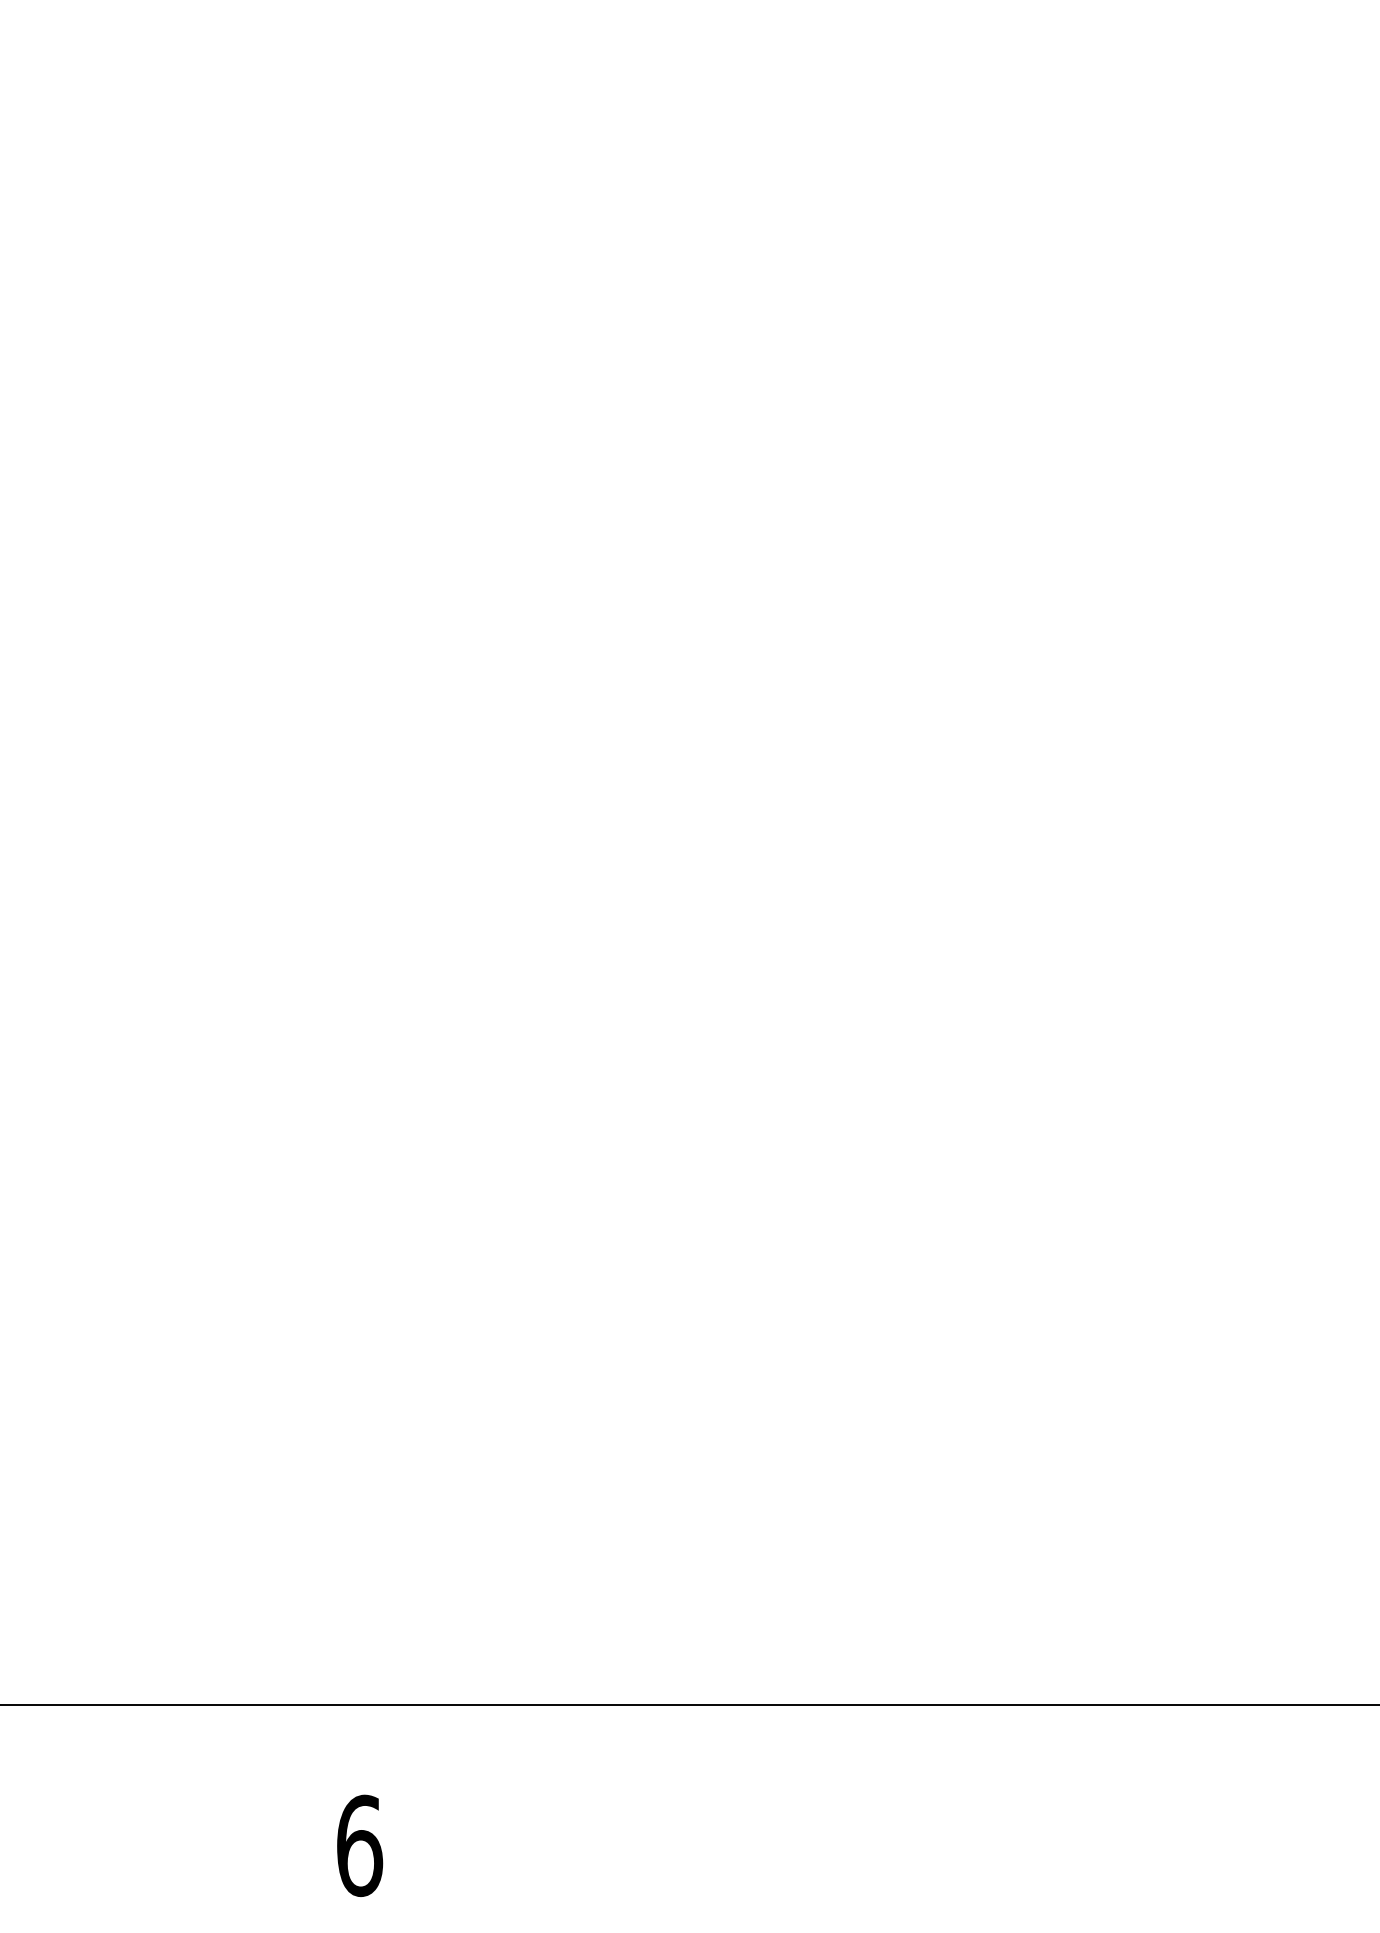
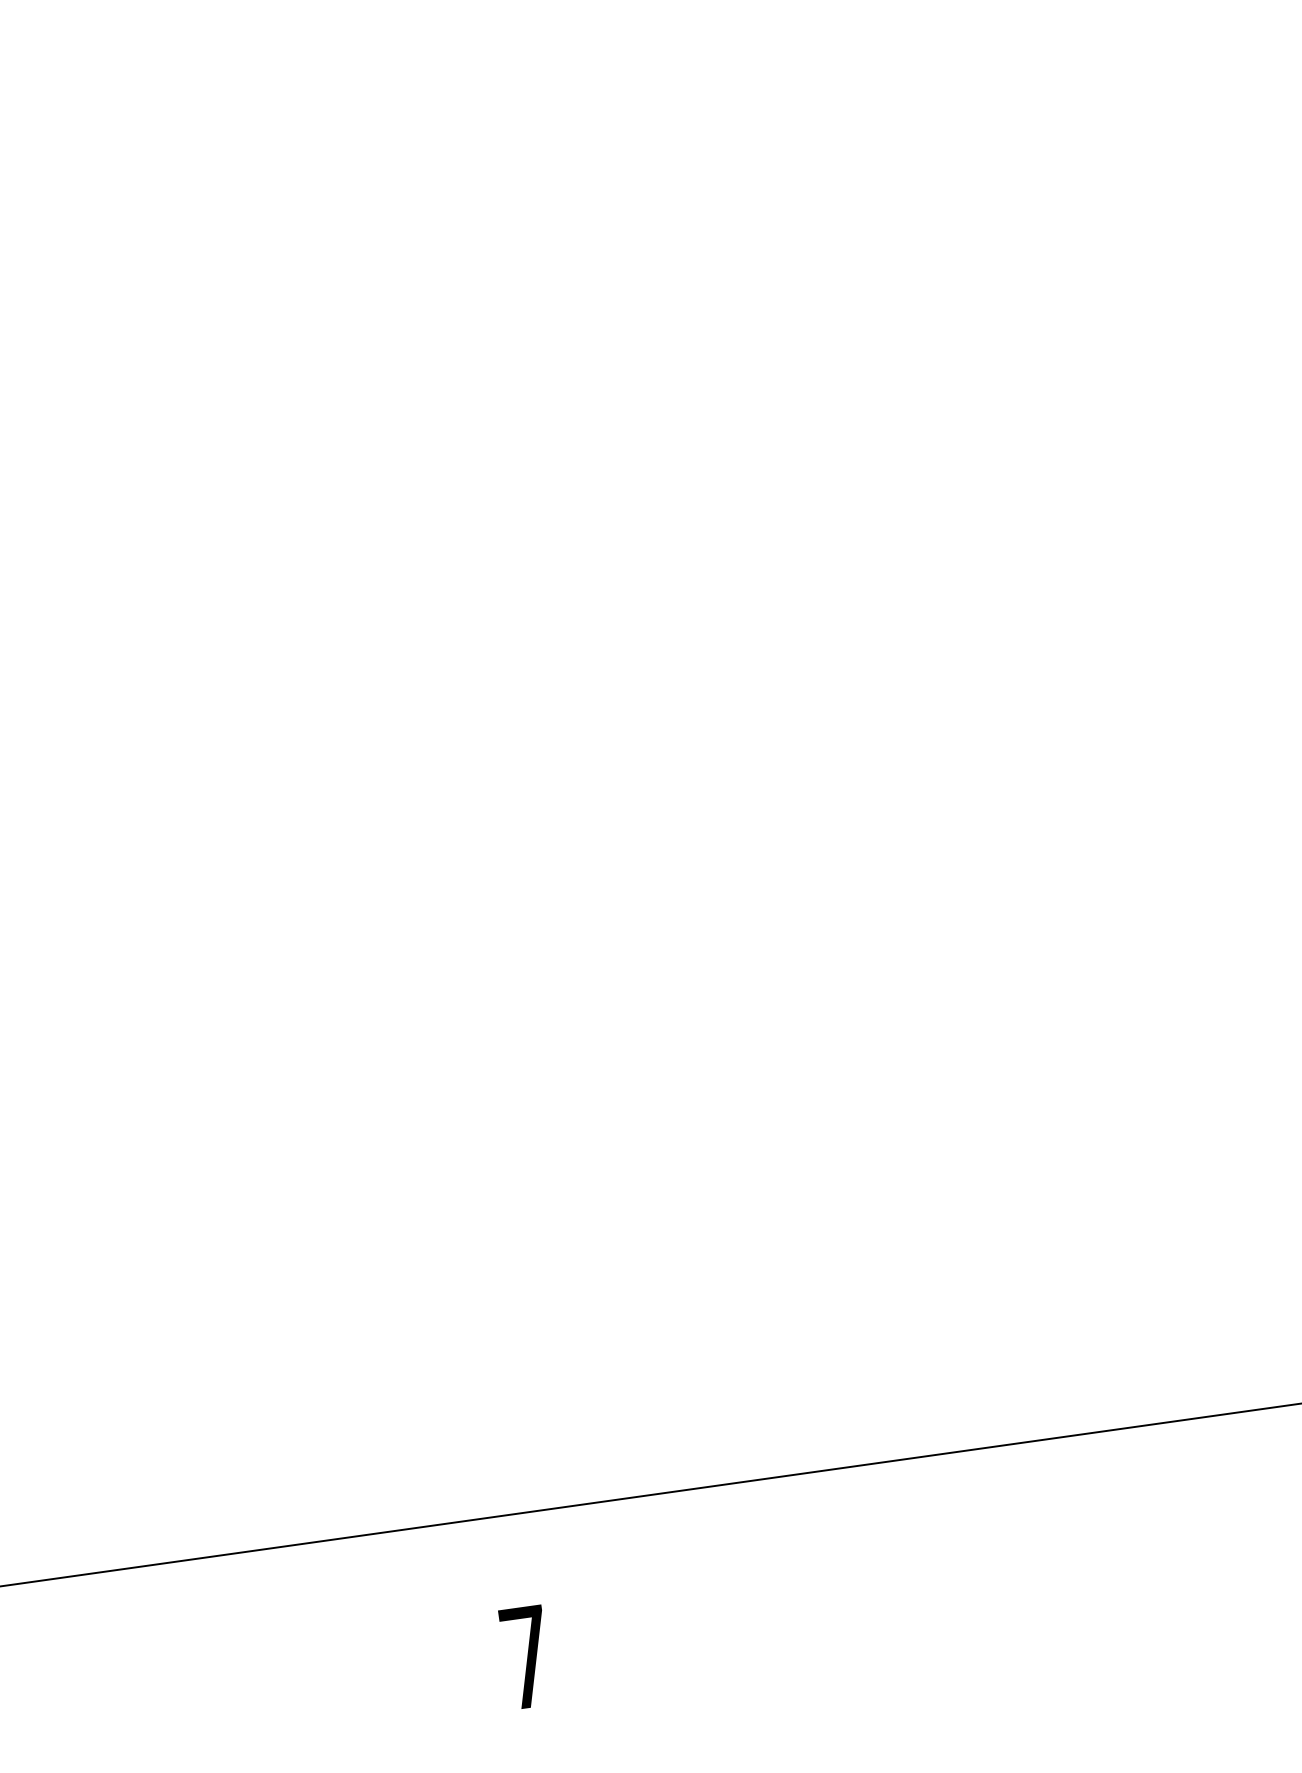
text: (360, 1845) -> (527, 1656), 6 -> 7

